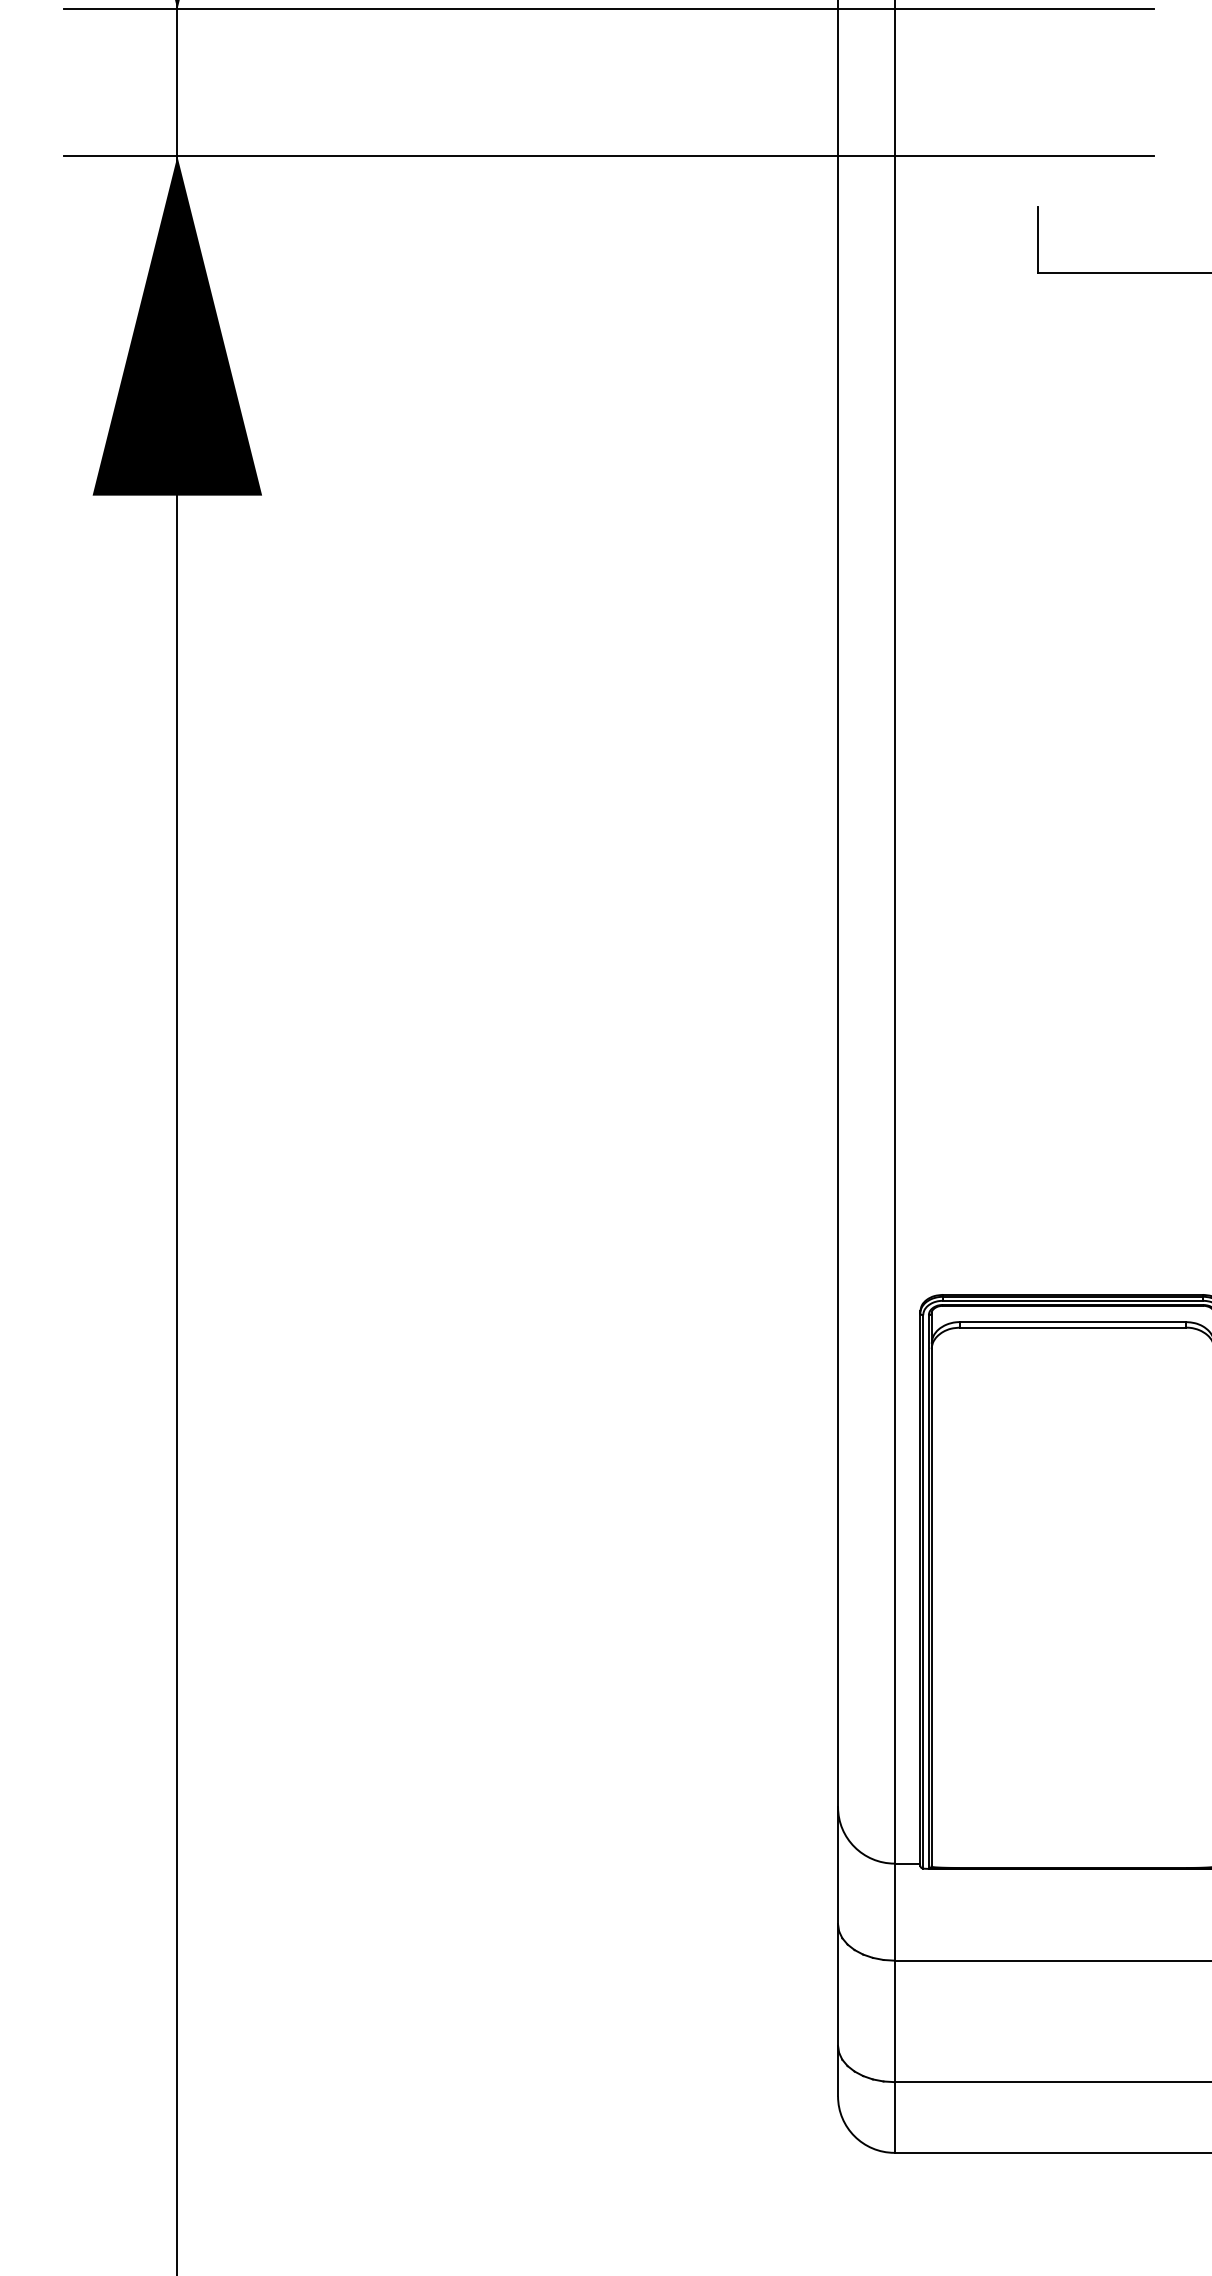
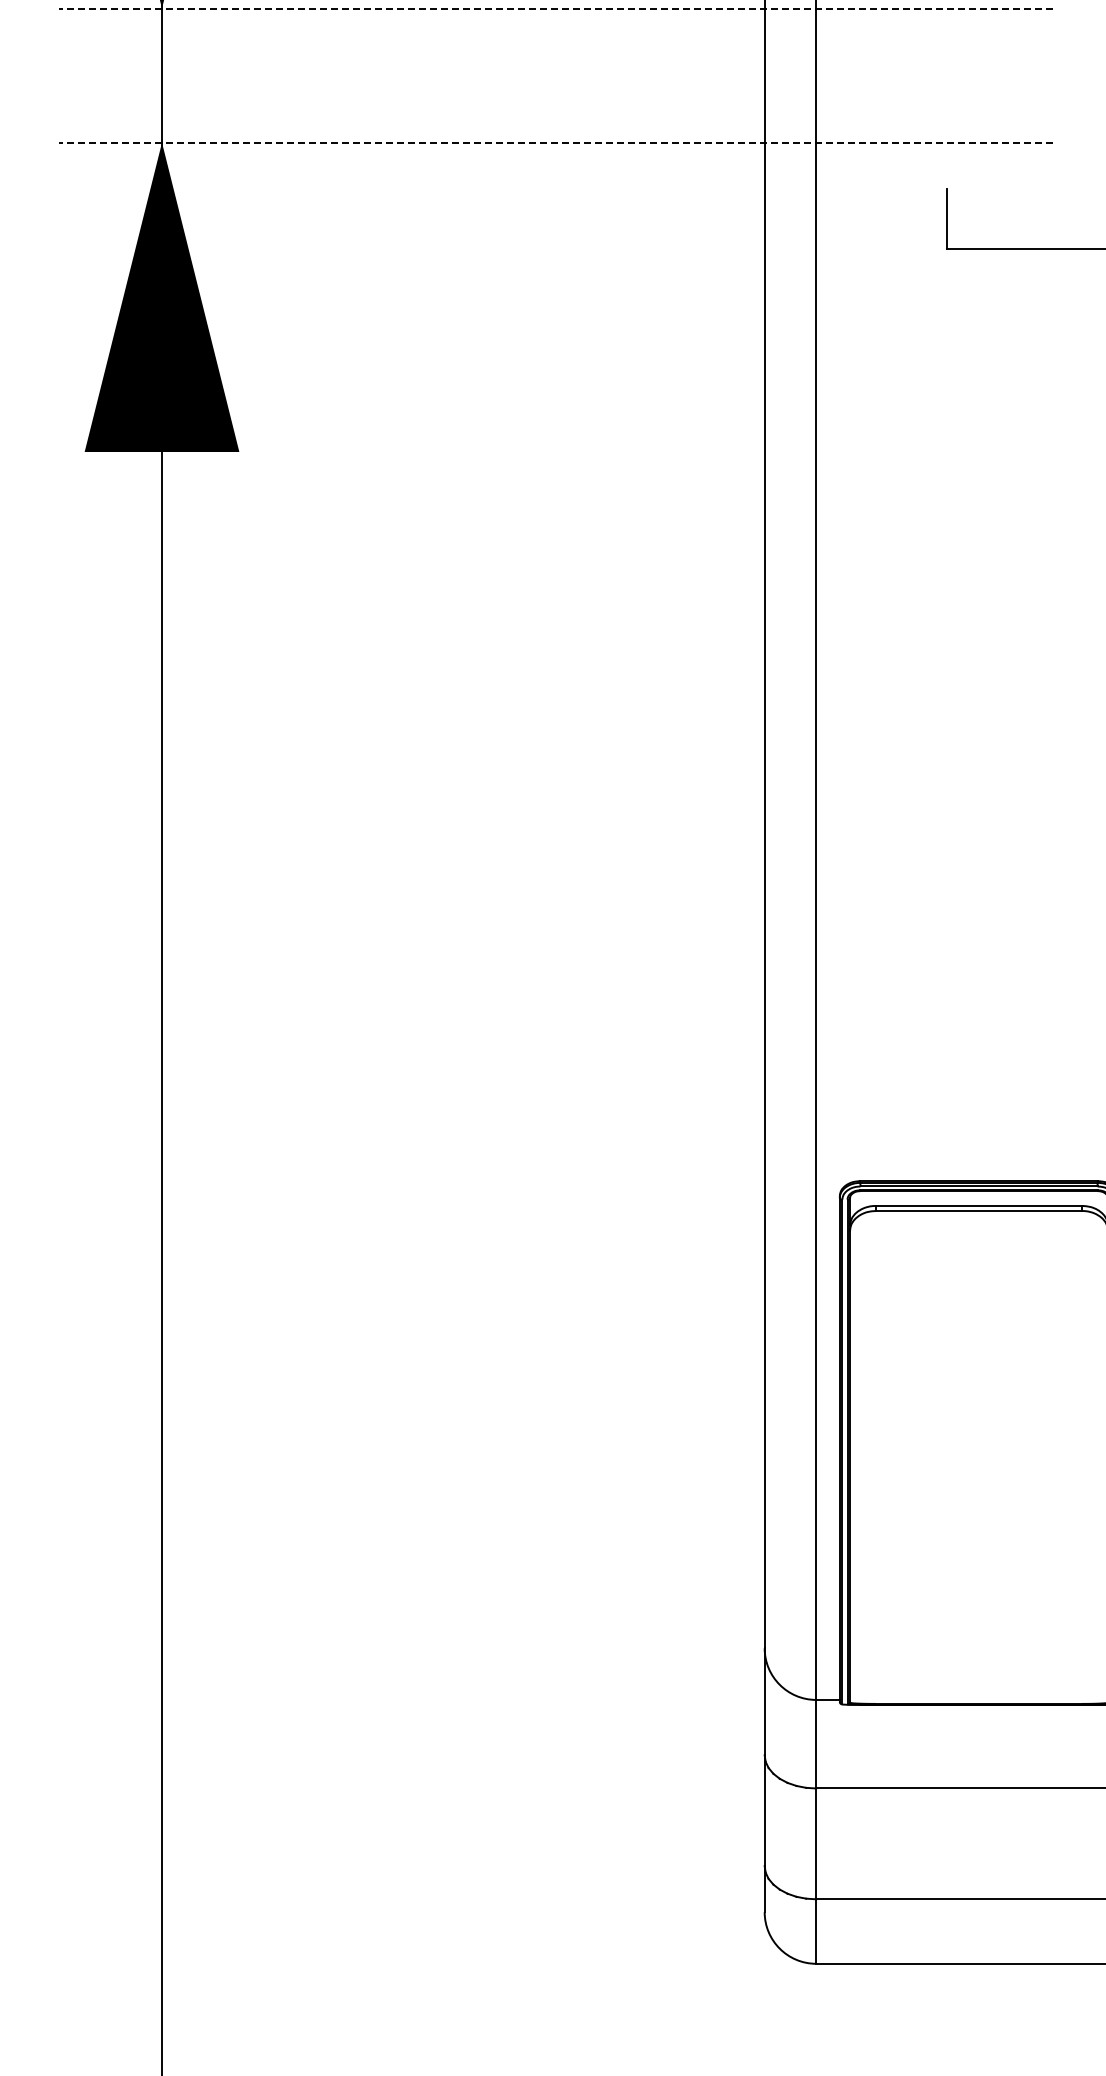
line: (608, 9) -> (555, 8), solid -> dashed
line: (608, 156) -> (555, 142), solid -> dashed

